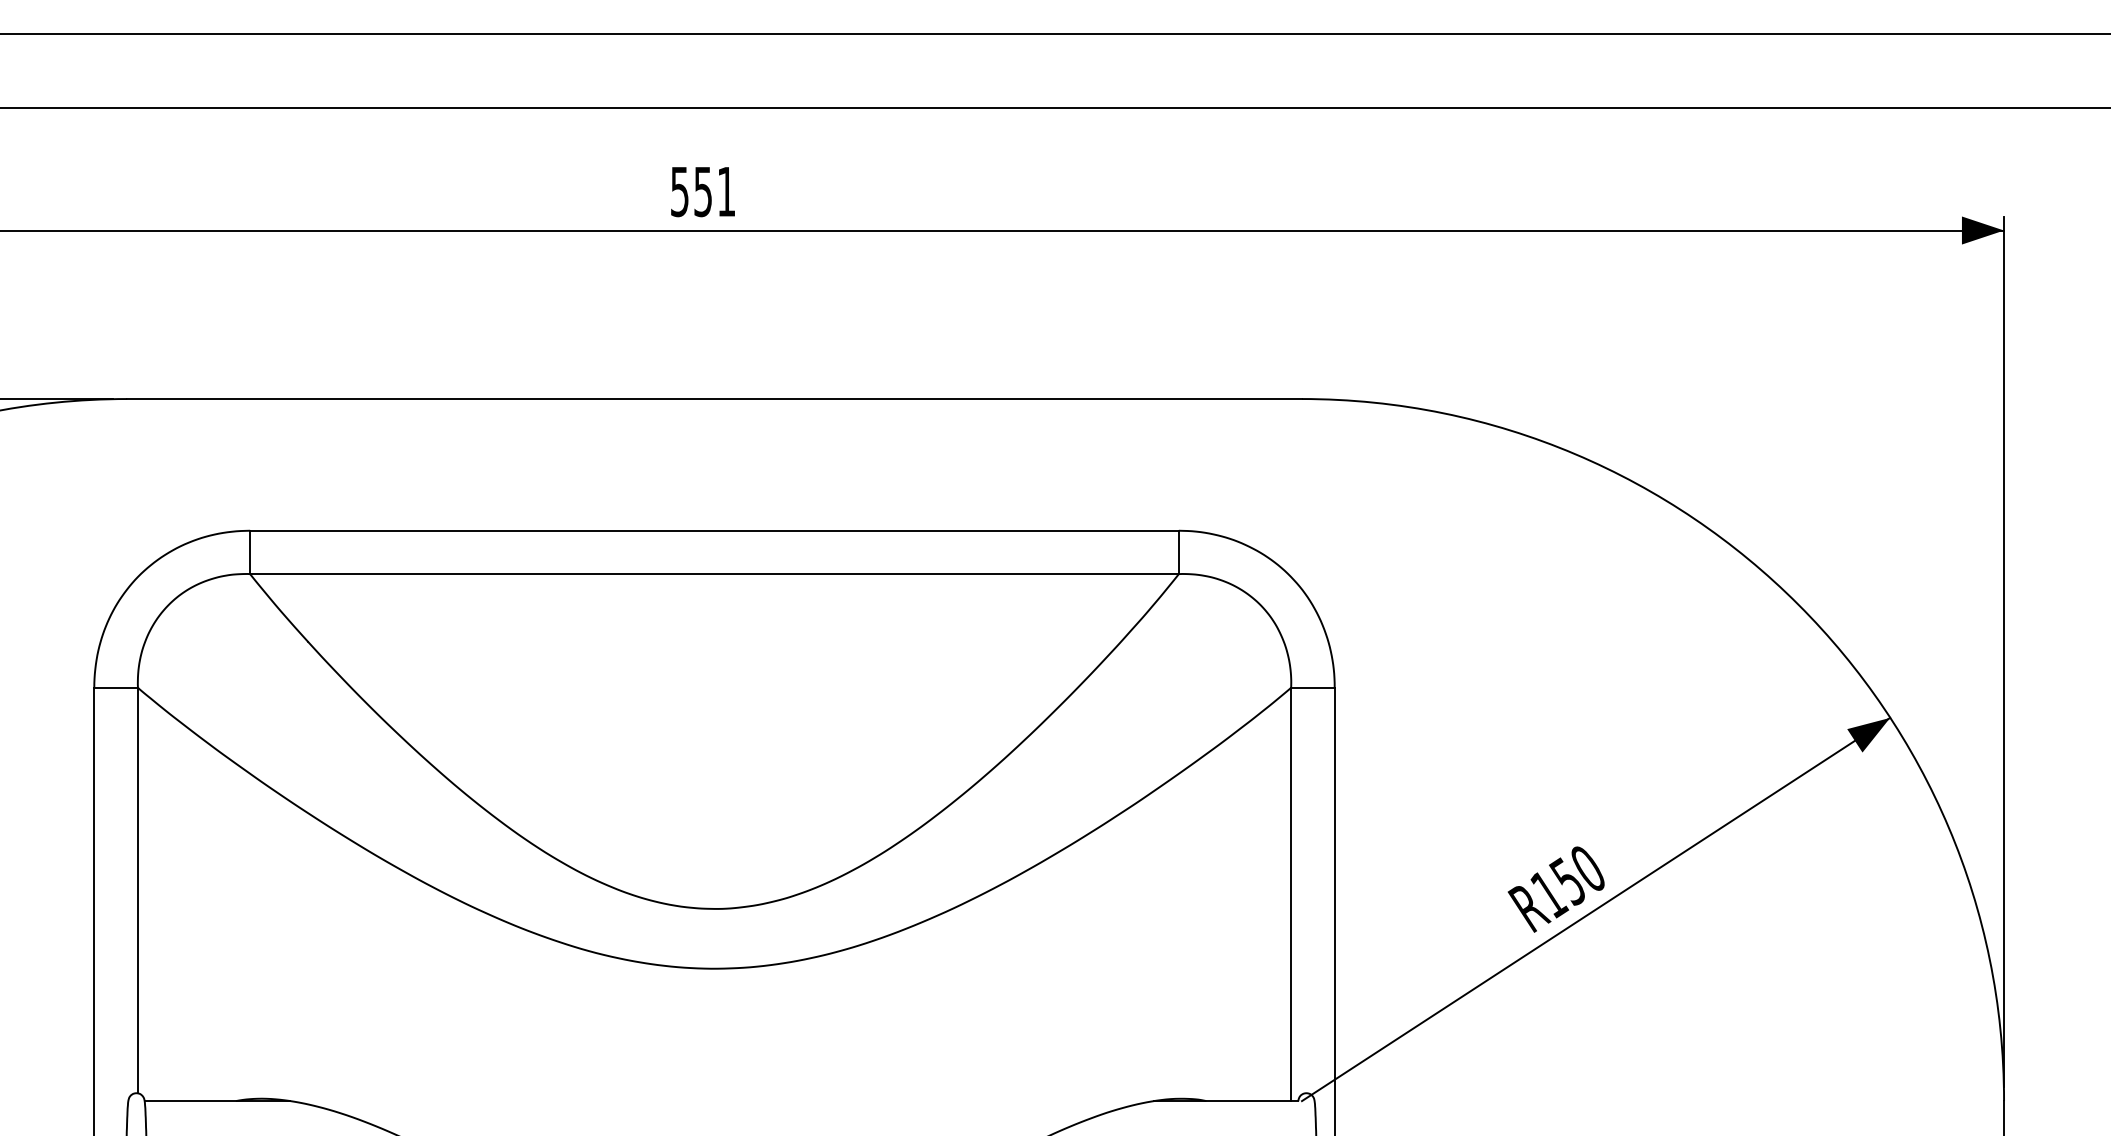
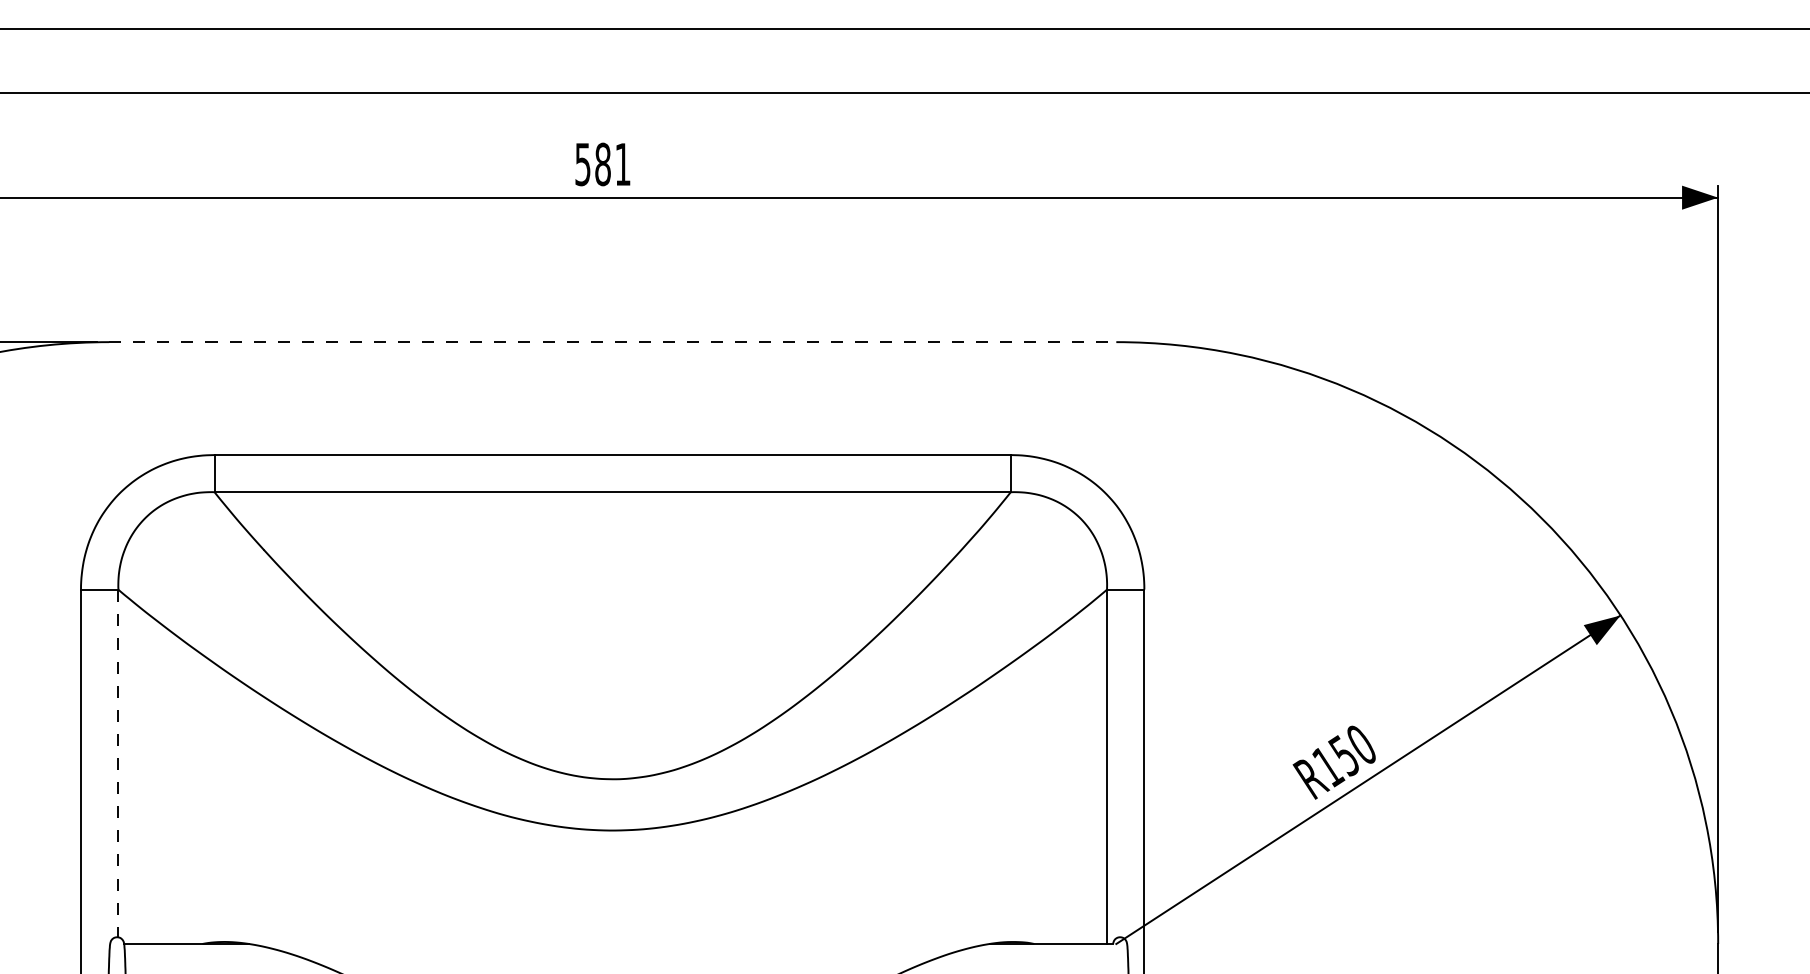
text: (702, 191) -> (602, 164), 551 -> 581
line: (714, 399) -> (612, 342), solid -> dashed
line: (138, 890) -> (118, 763), solid -> dashed

